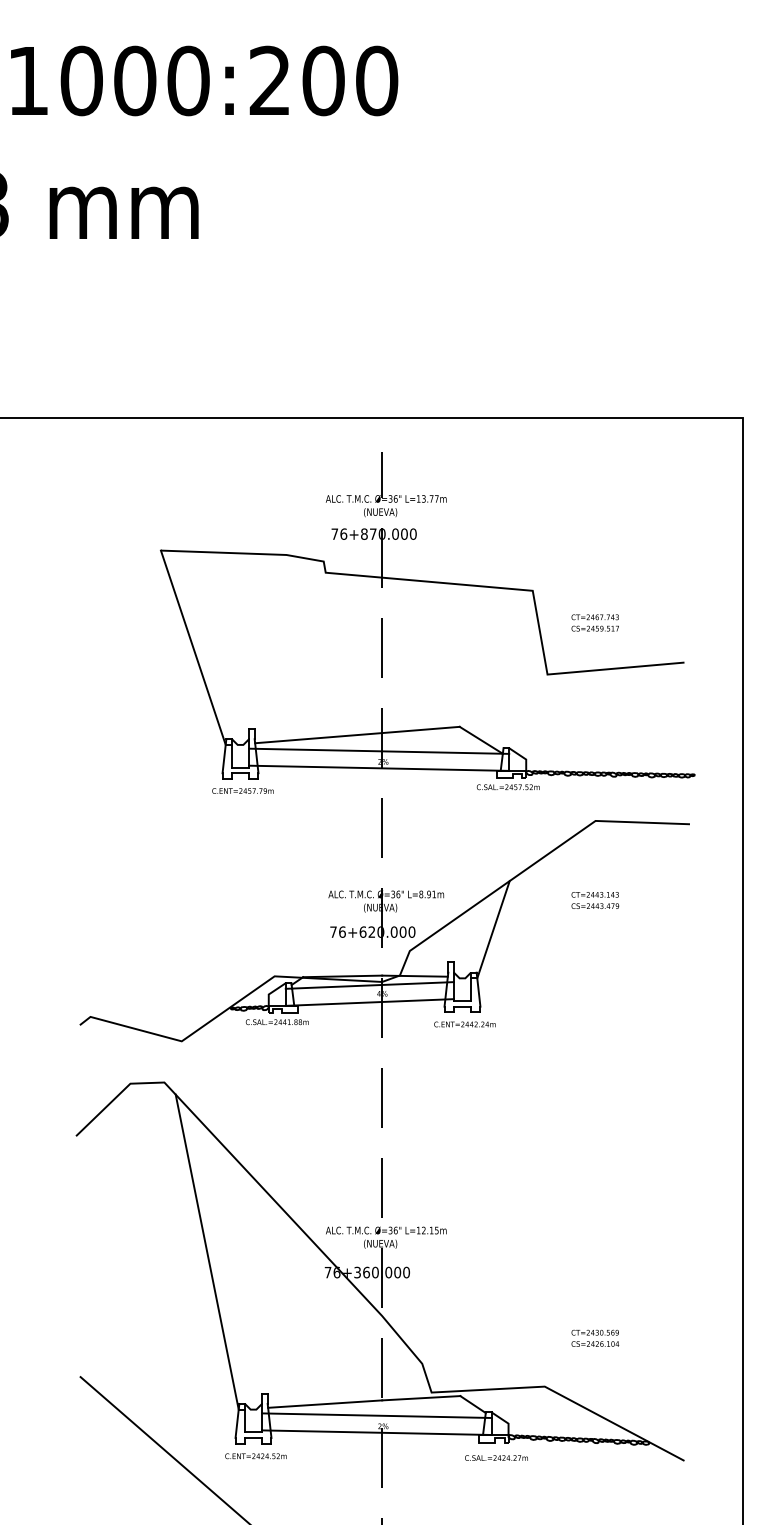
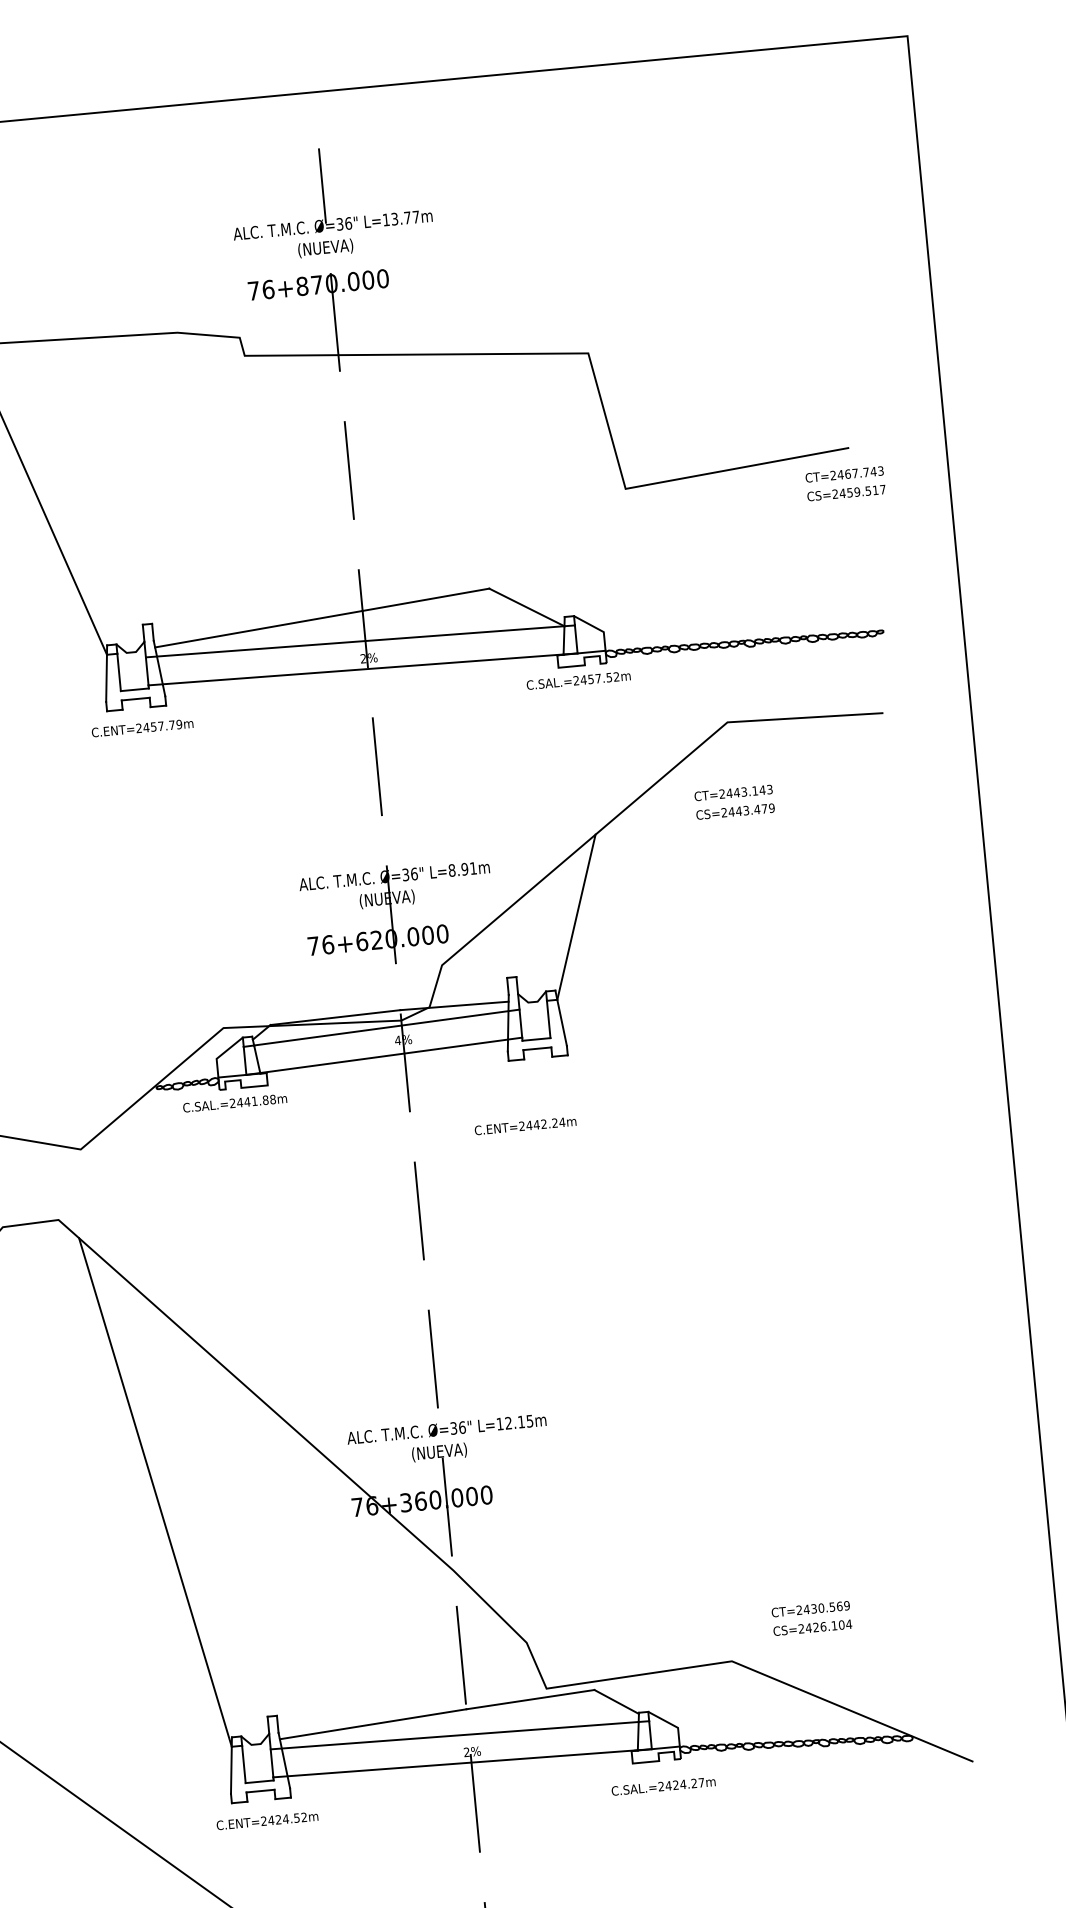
text: (594, 622) -> (844, 483), moved
text: (595, 900) -> (734, 802), moved
text: (464, 1024) -> (524, 1126), moved
text: (595, 1337) -> (811, 1616), moved

